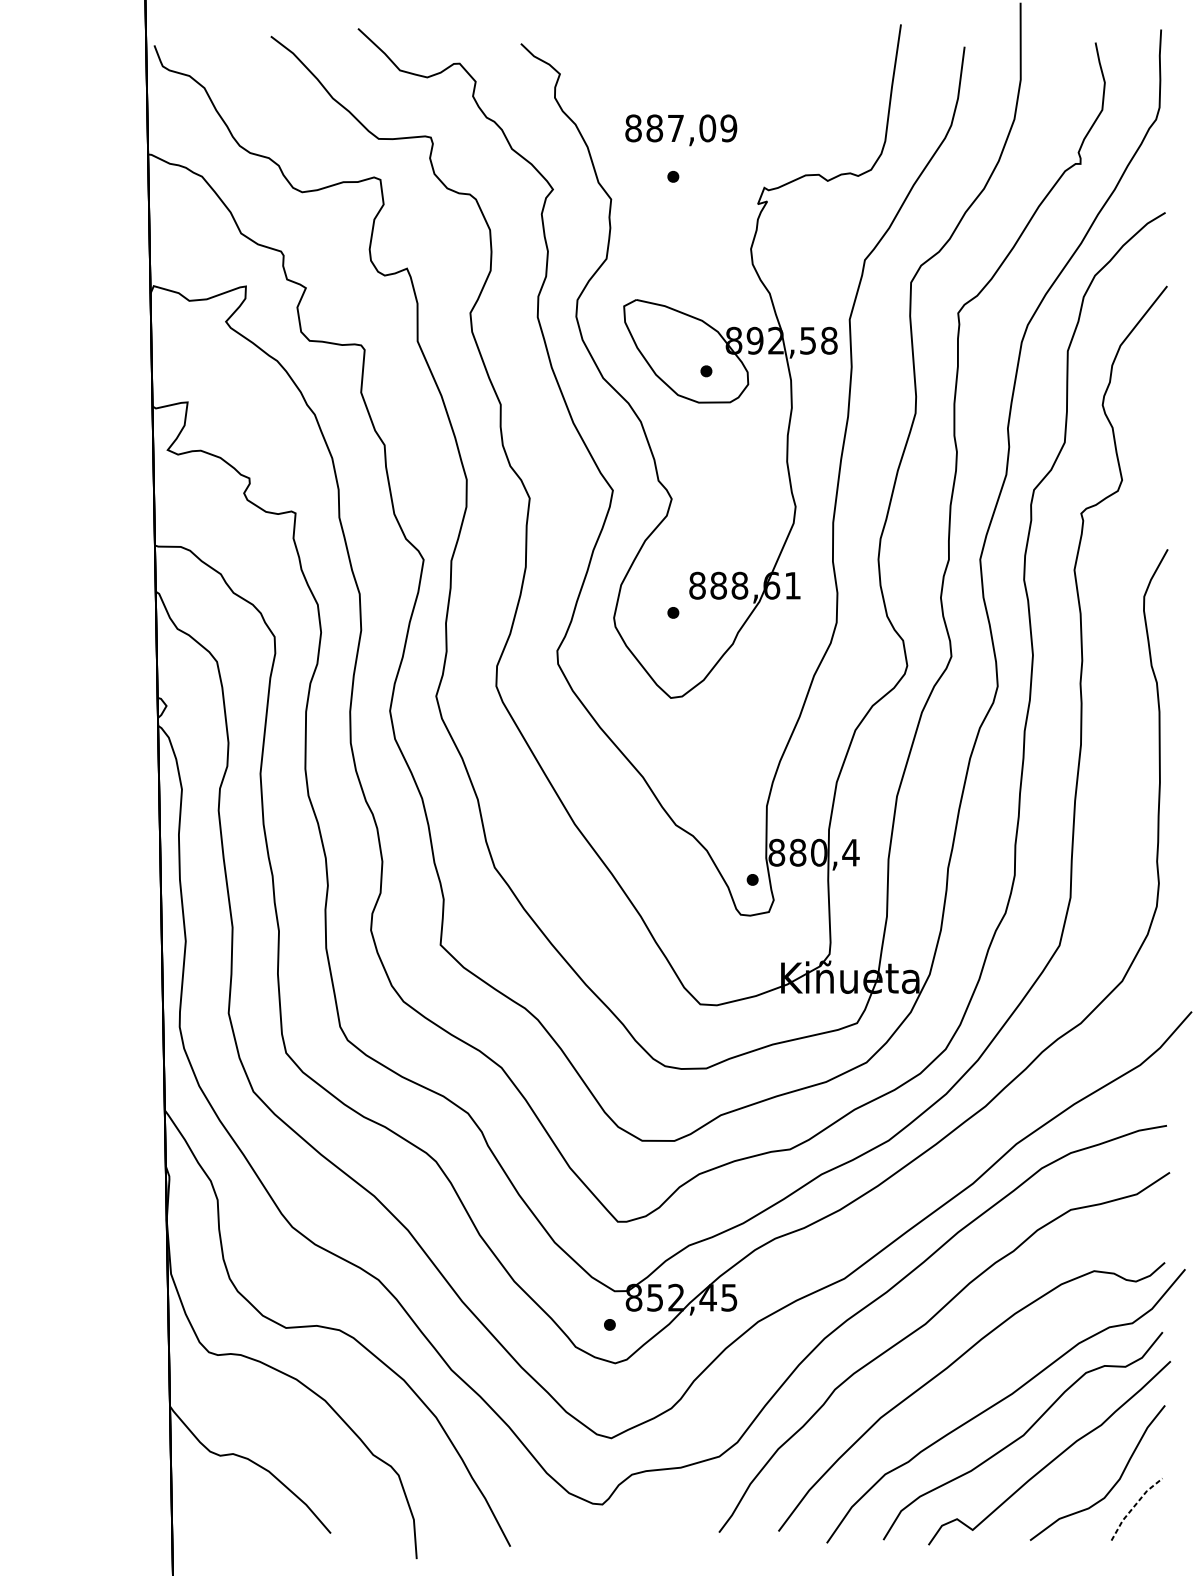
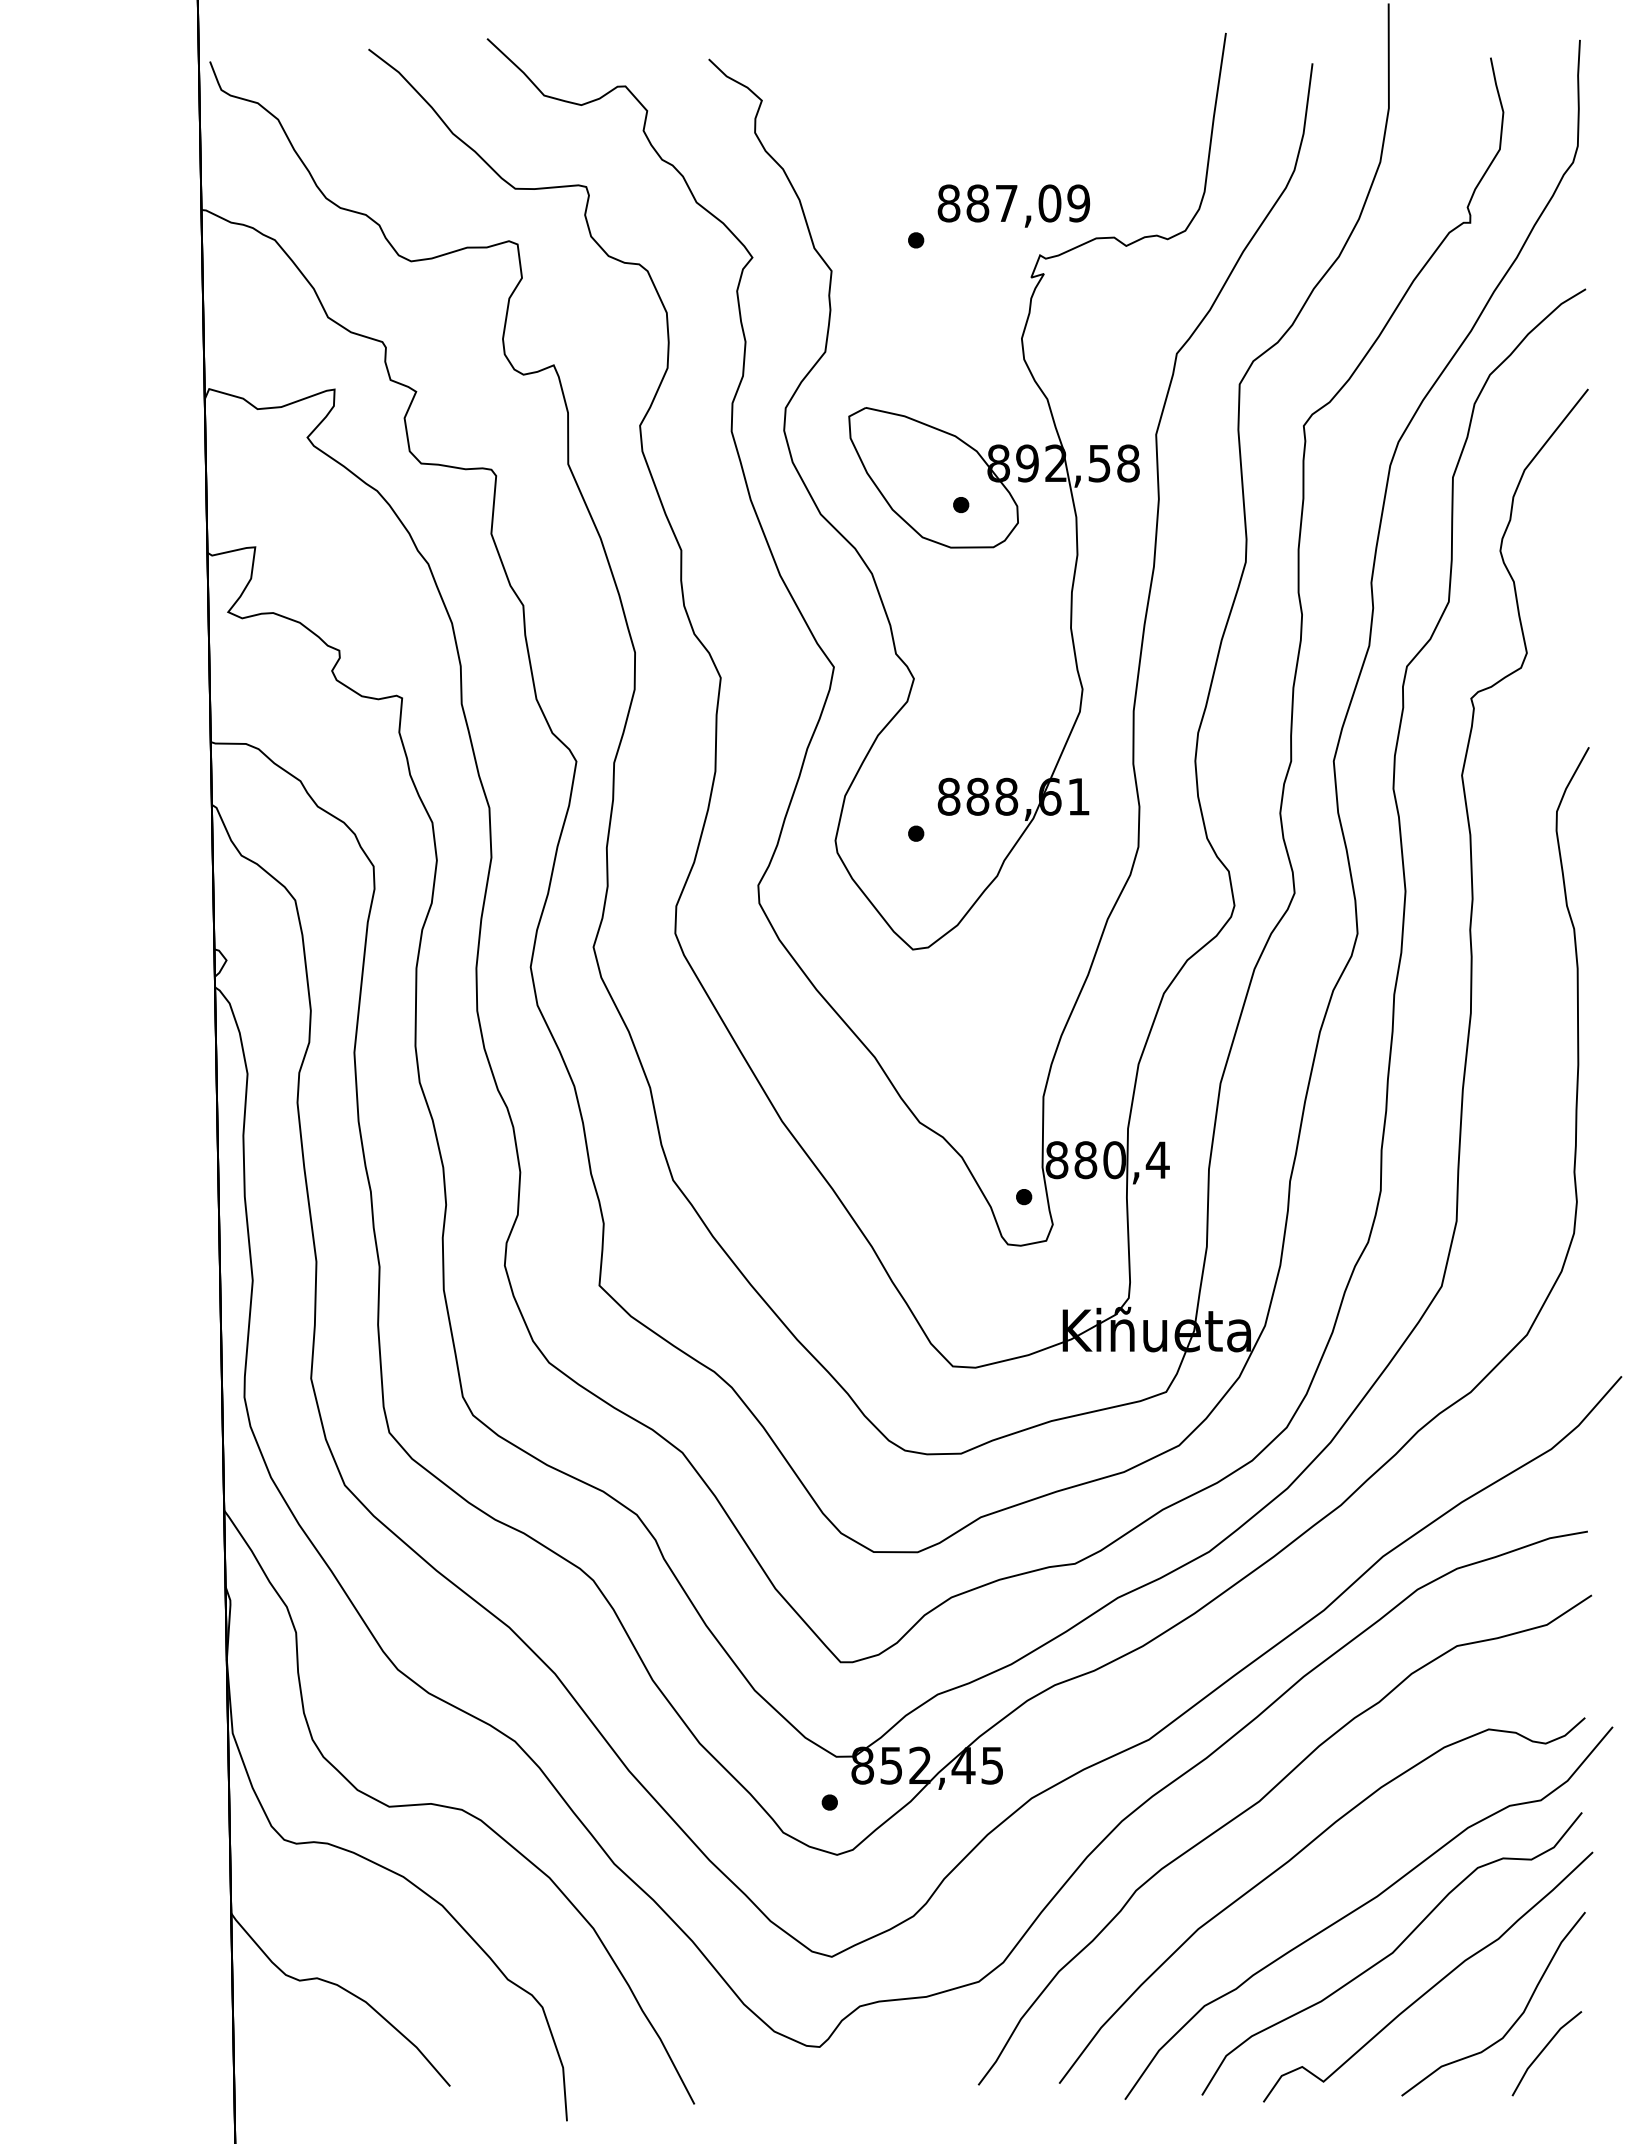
text: (680, 129) -> (1013, 205), moved
line: (1133, 1507) -> (1542, 2050), dashed -> solid

